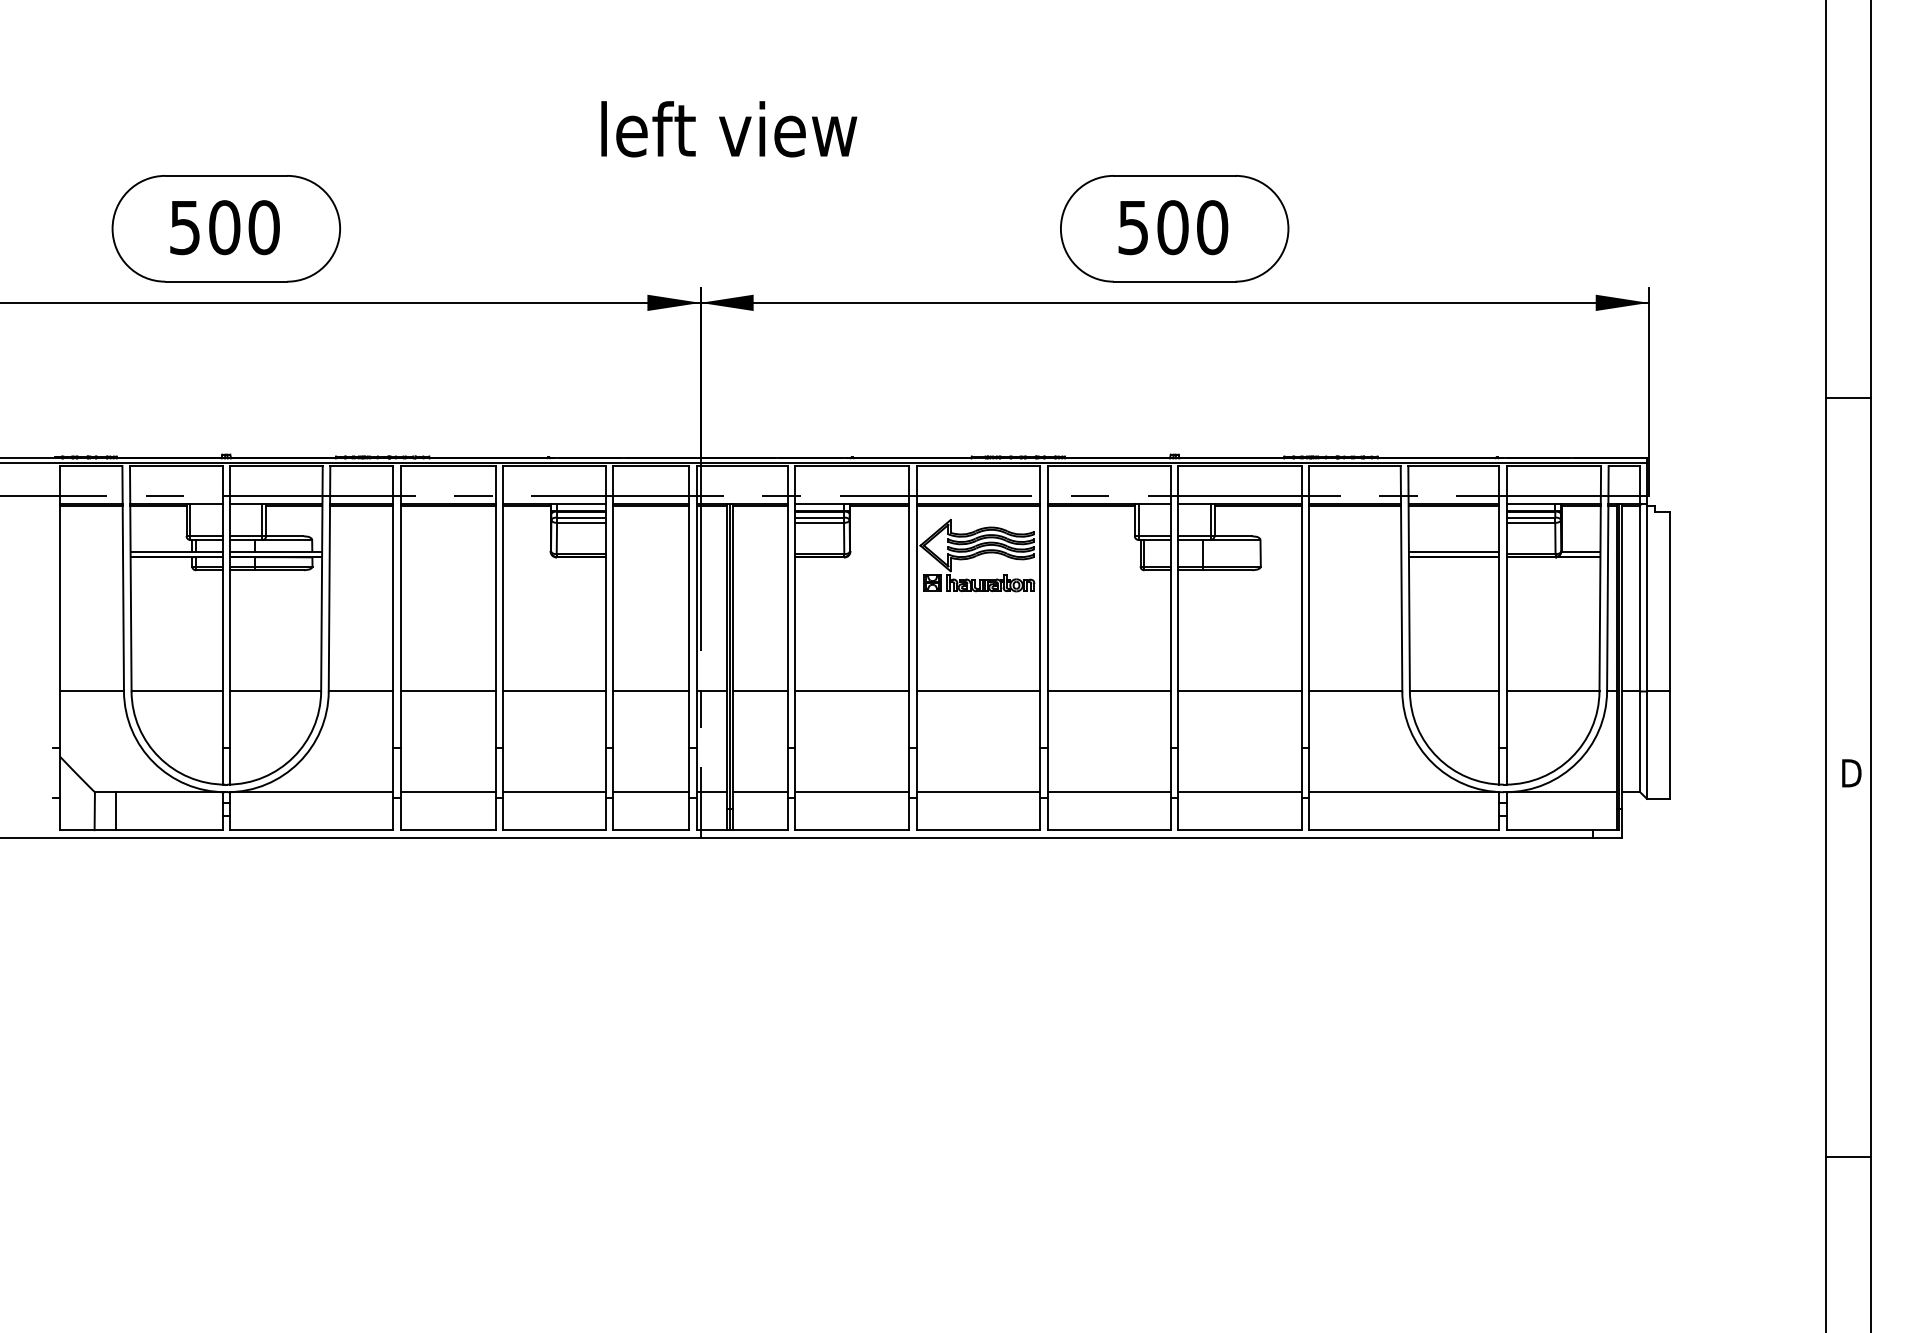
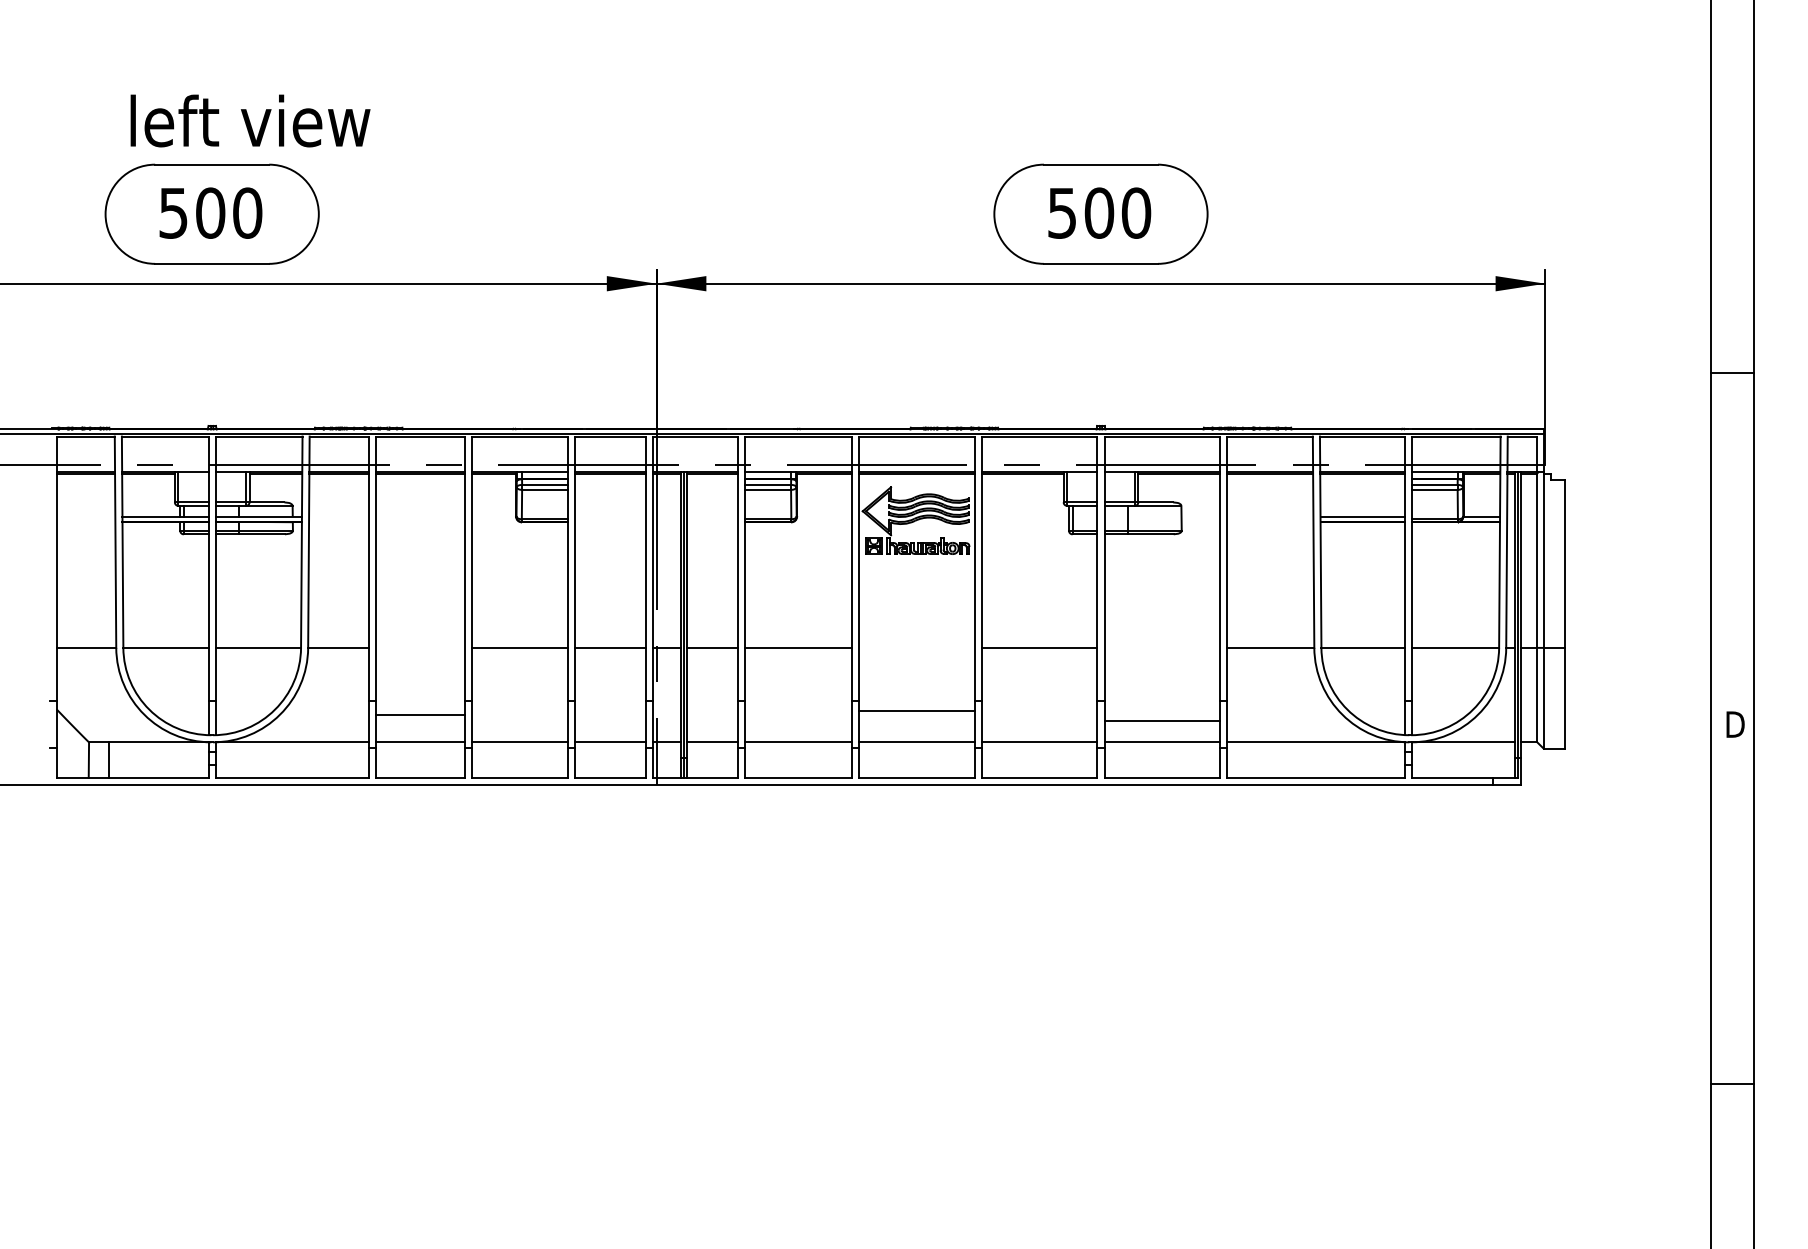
text: (729, 128) -> (250, 120), moved
line: (447, 691) -> (419, 714), moved
line: (977, 691) -> (916, 710), moved
line: (1240, 691) -> (1162, 720), moved

